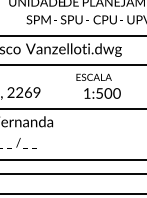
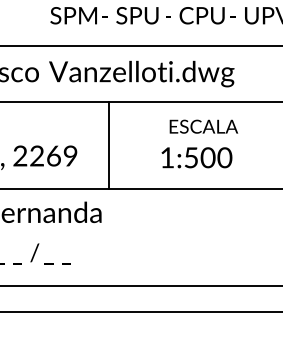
text: (93, 76) -> (202, 124), moved
line: (57, 86) -> (110, 144), added

